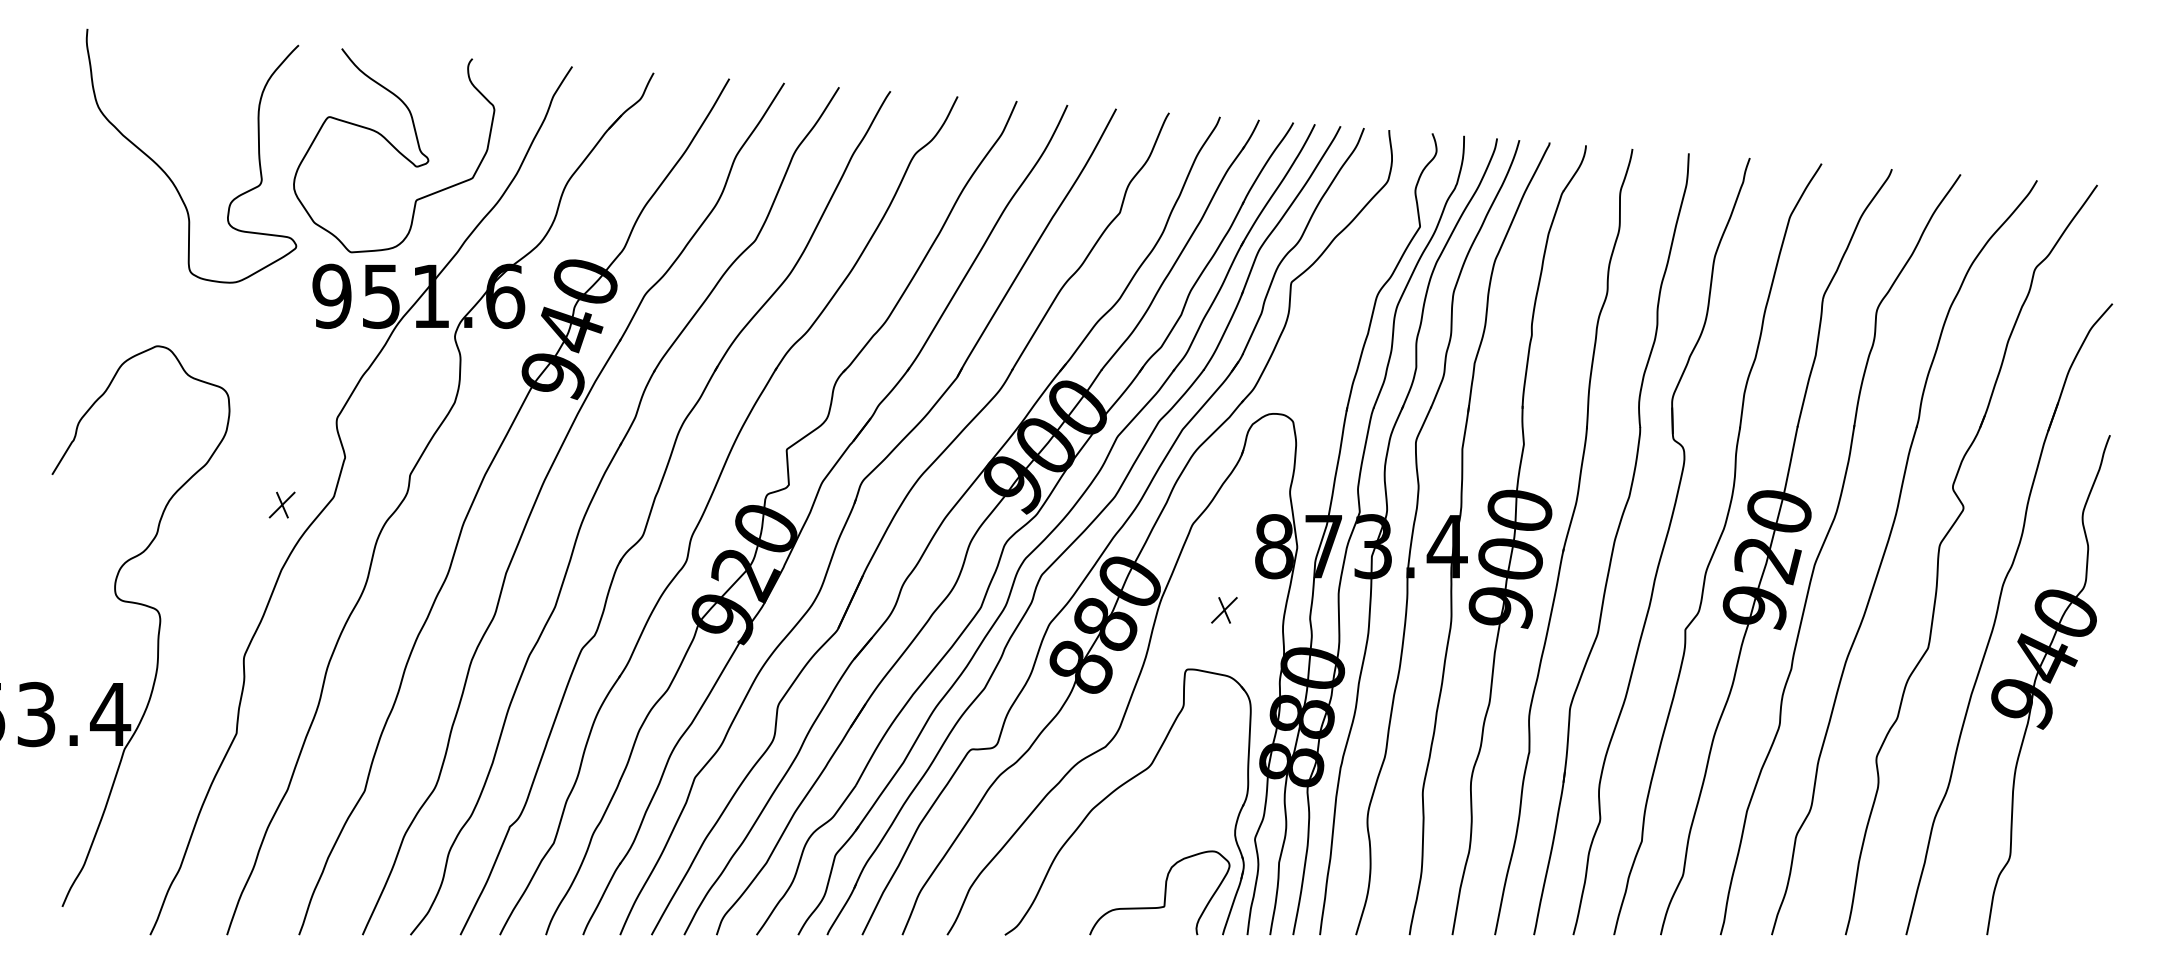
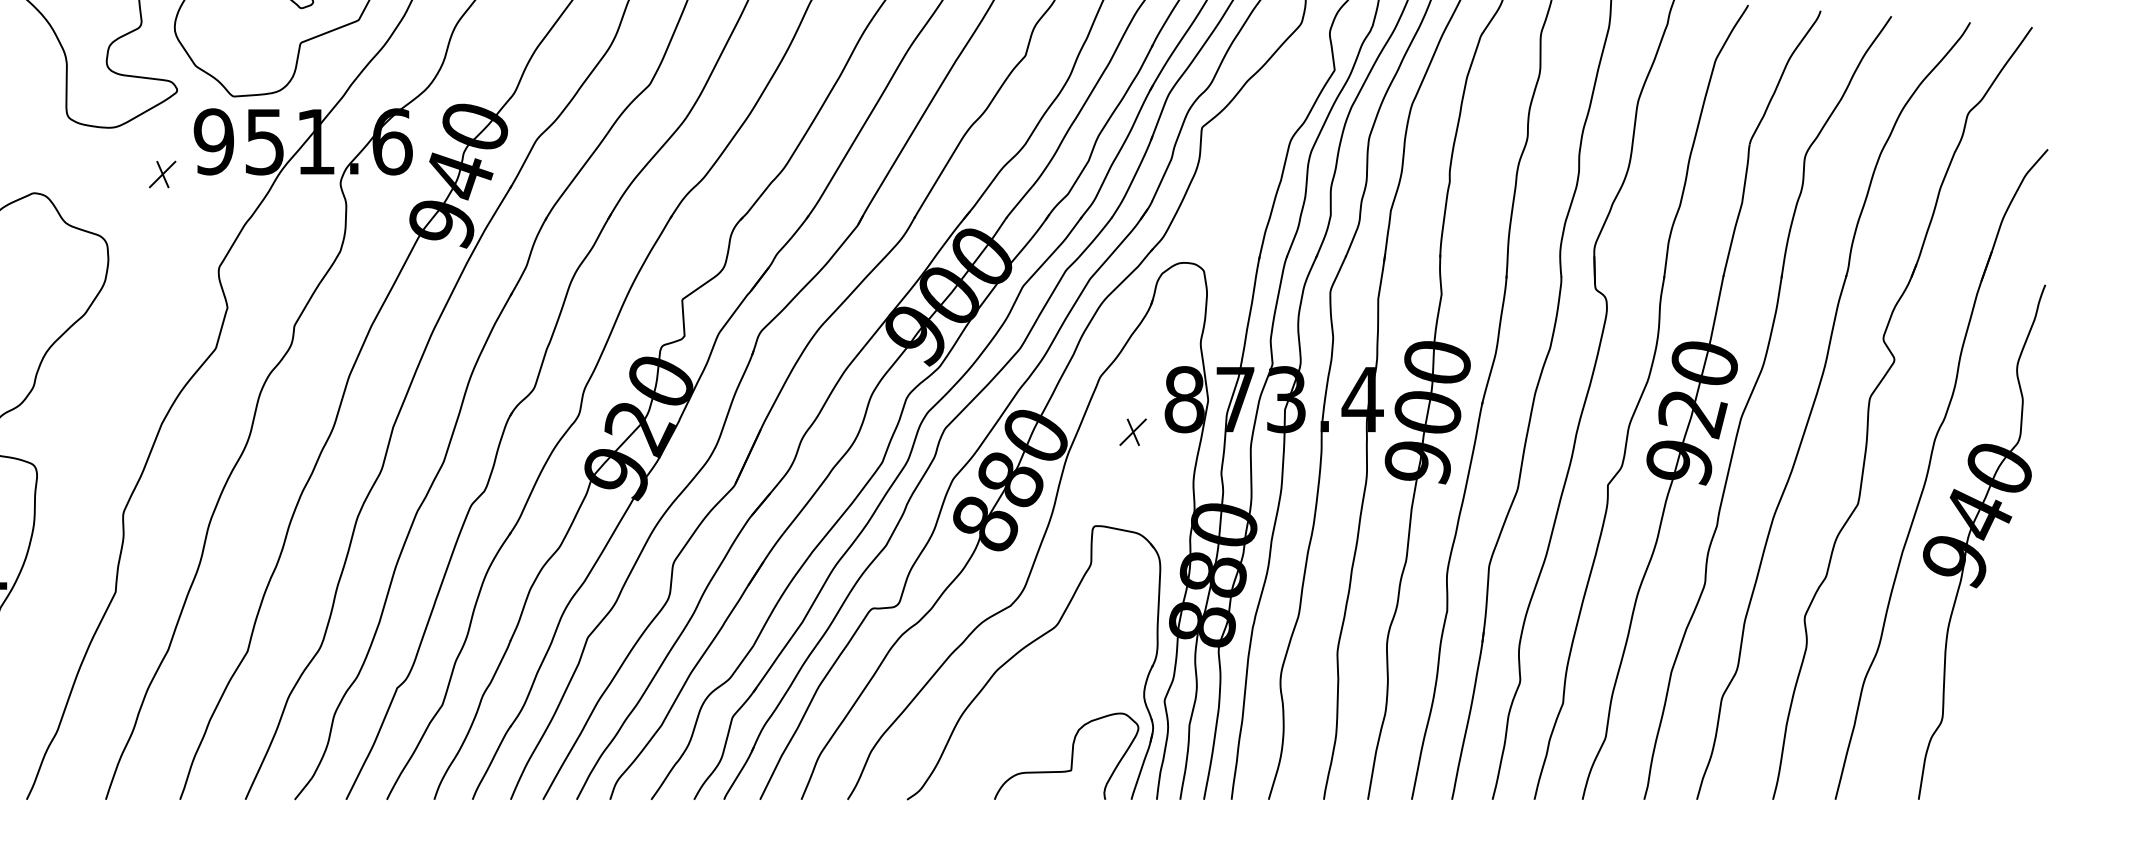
part: (281, 504) -> (161, 173), moved
part: (1224, 610) -> (1133, 432), moved

